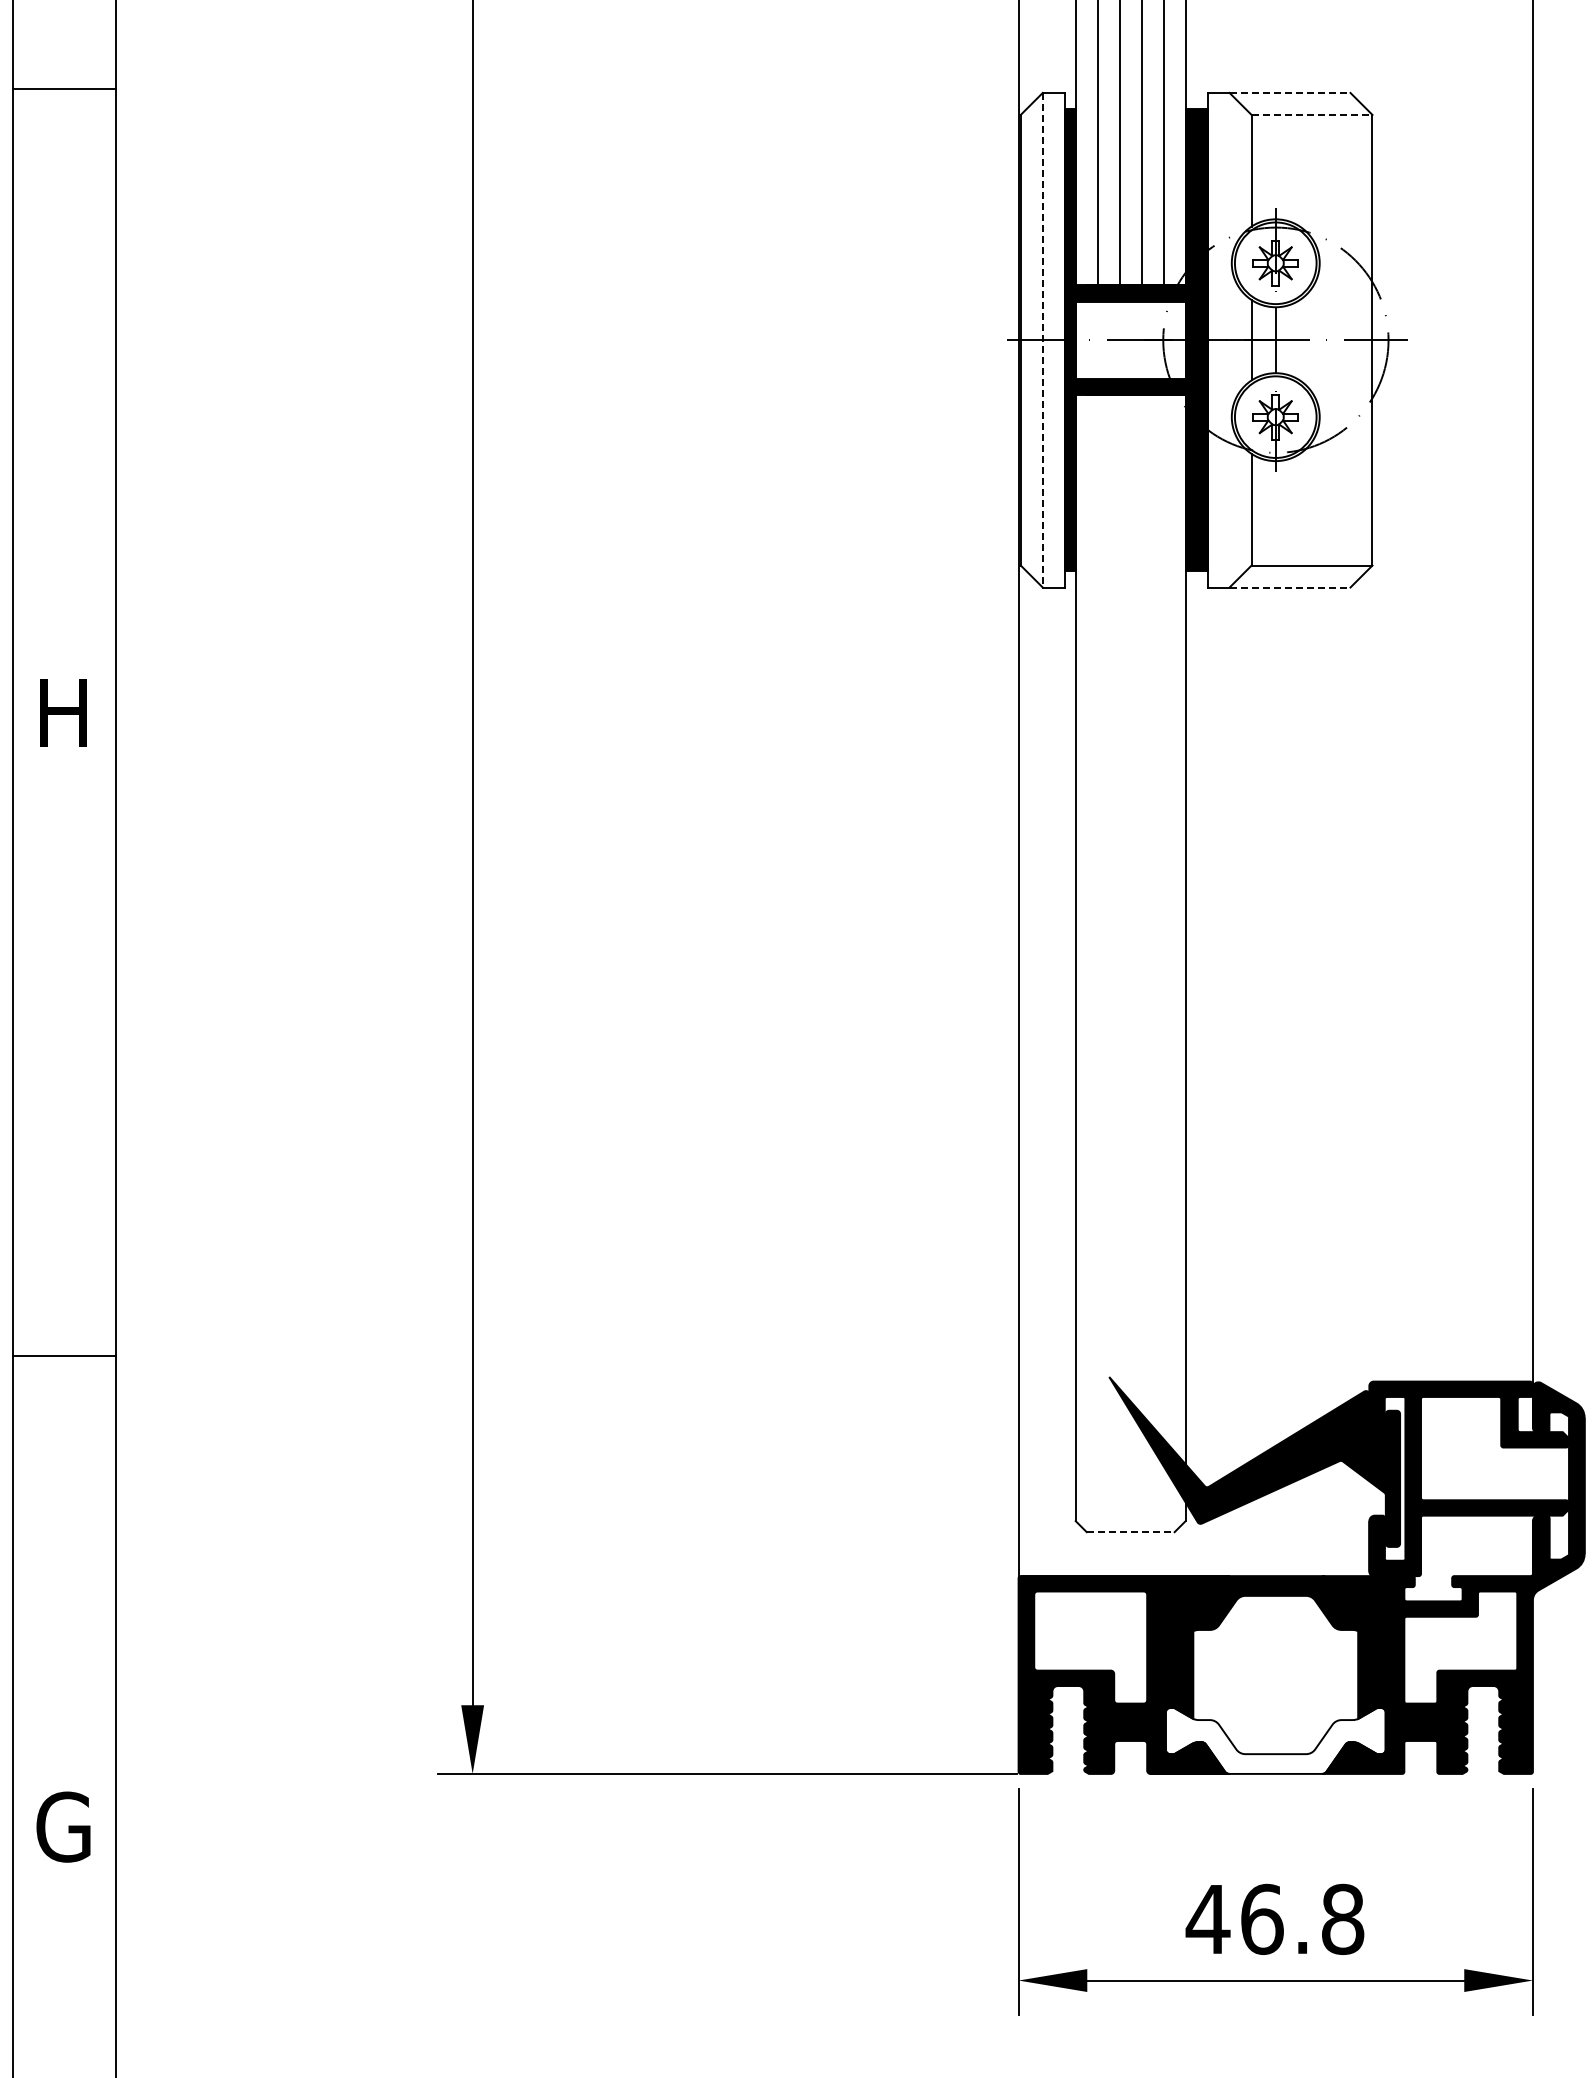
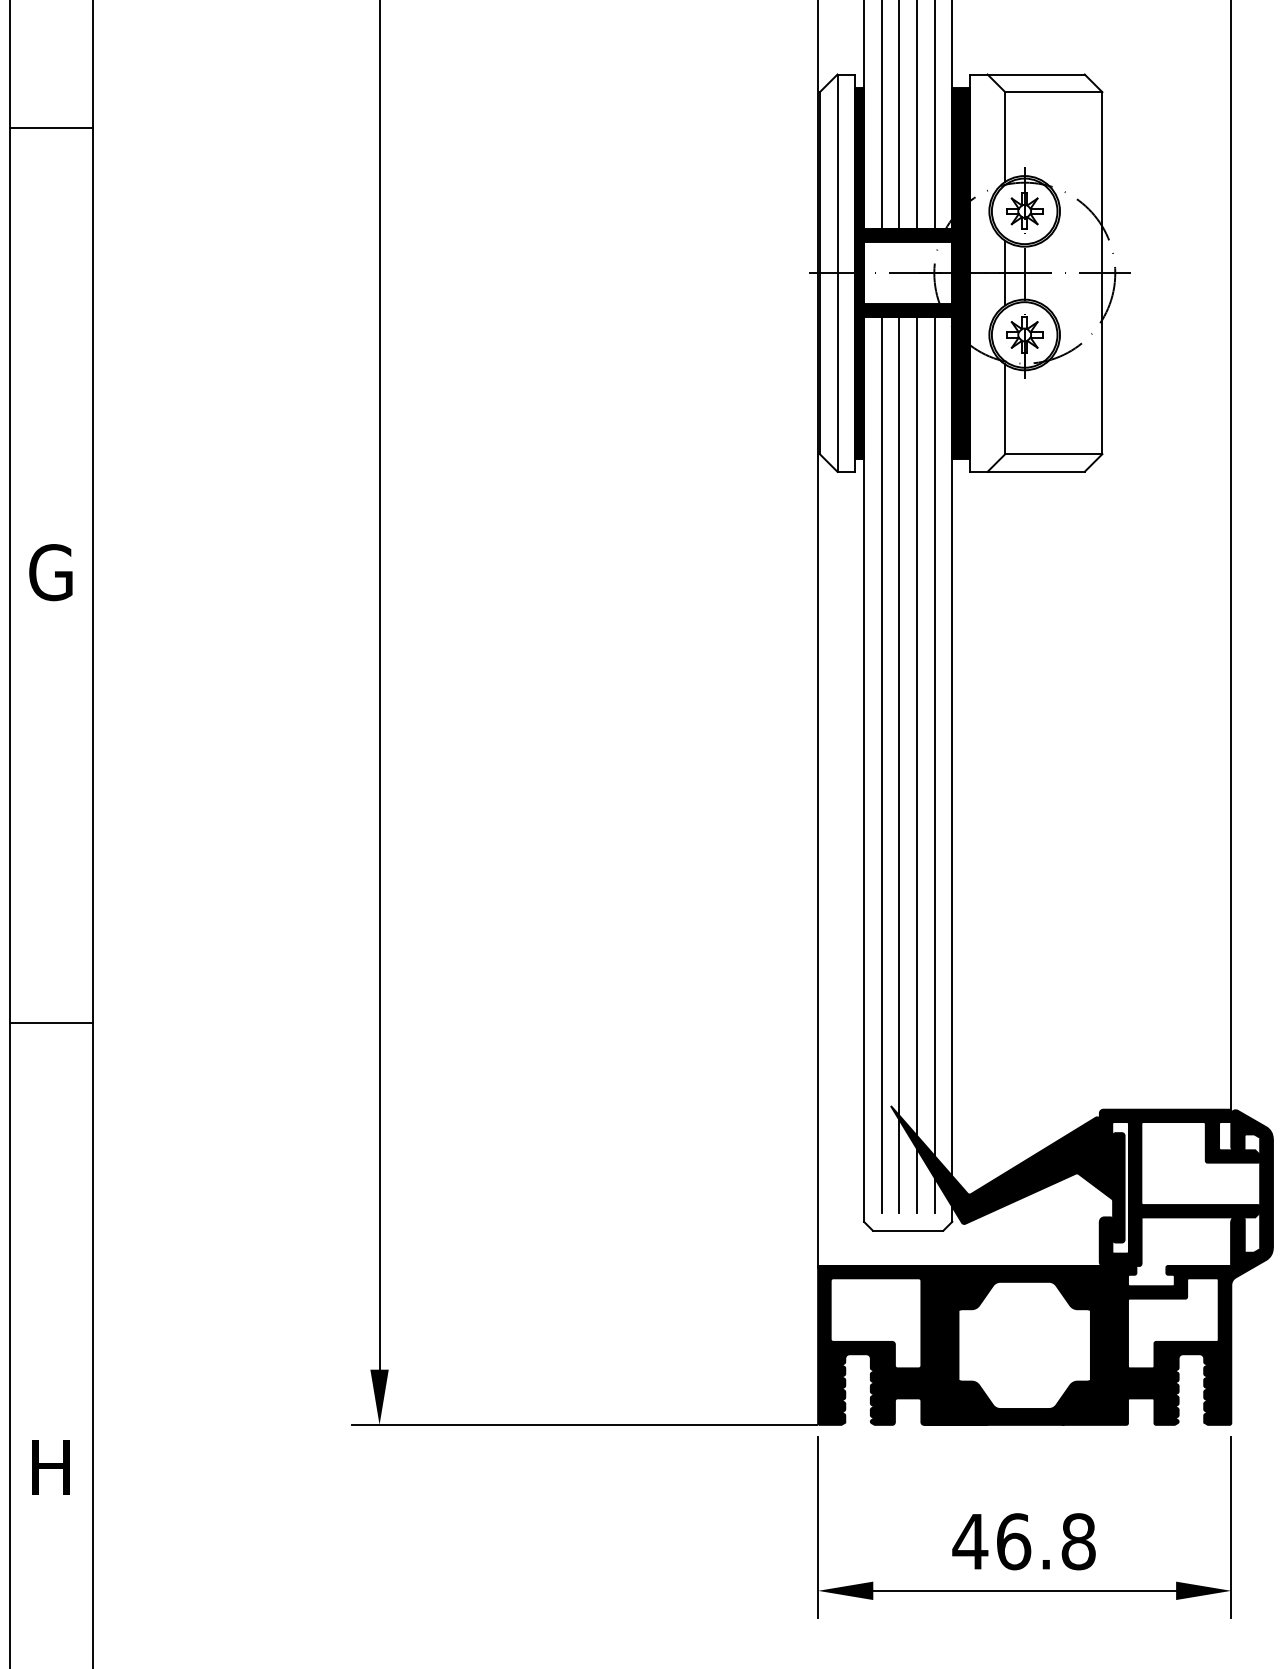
line: (63, 88) -> (50, 127), moved
line: (1290, 92) -> (1036, 74), dashed -> solid
line: (1312, 114) -> (1054, 91), dashed -> solid
line: (1042, 340) -> (837, 273), dashed -> solid
line: (1290, 587) -> (1036, 471), dashed -> solid
text: (63, 712) -> (50, 572), H -> G
line: (1097, 952) -> (881, 765), added
line: (1119, 952) -> (899, 765), added
line: (1141, 952) -> (916, 765), added
line: (1163, 952) -> (934, 765), added
line: (63, 1356) -> (50, 1022), moved
line: (1130, 1532) -> (907, 1230), dashed -> solid
fill: (1275, 1740) -> (1024, 1398), added
text: (63, 1826) -> (50, 1467), G -> H

